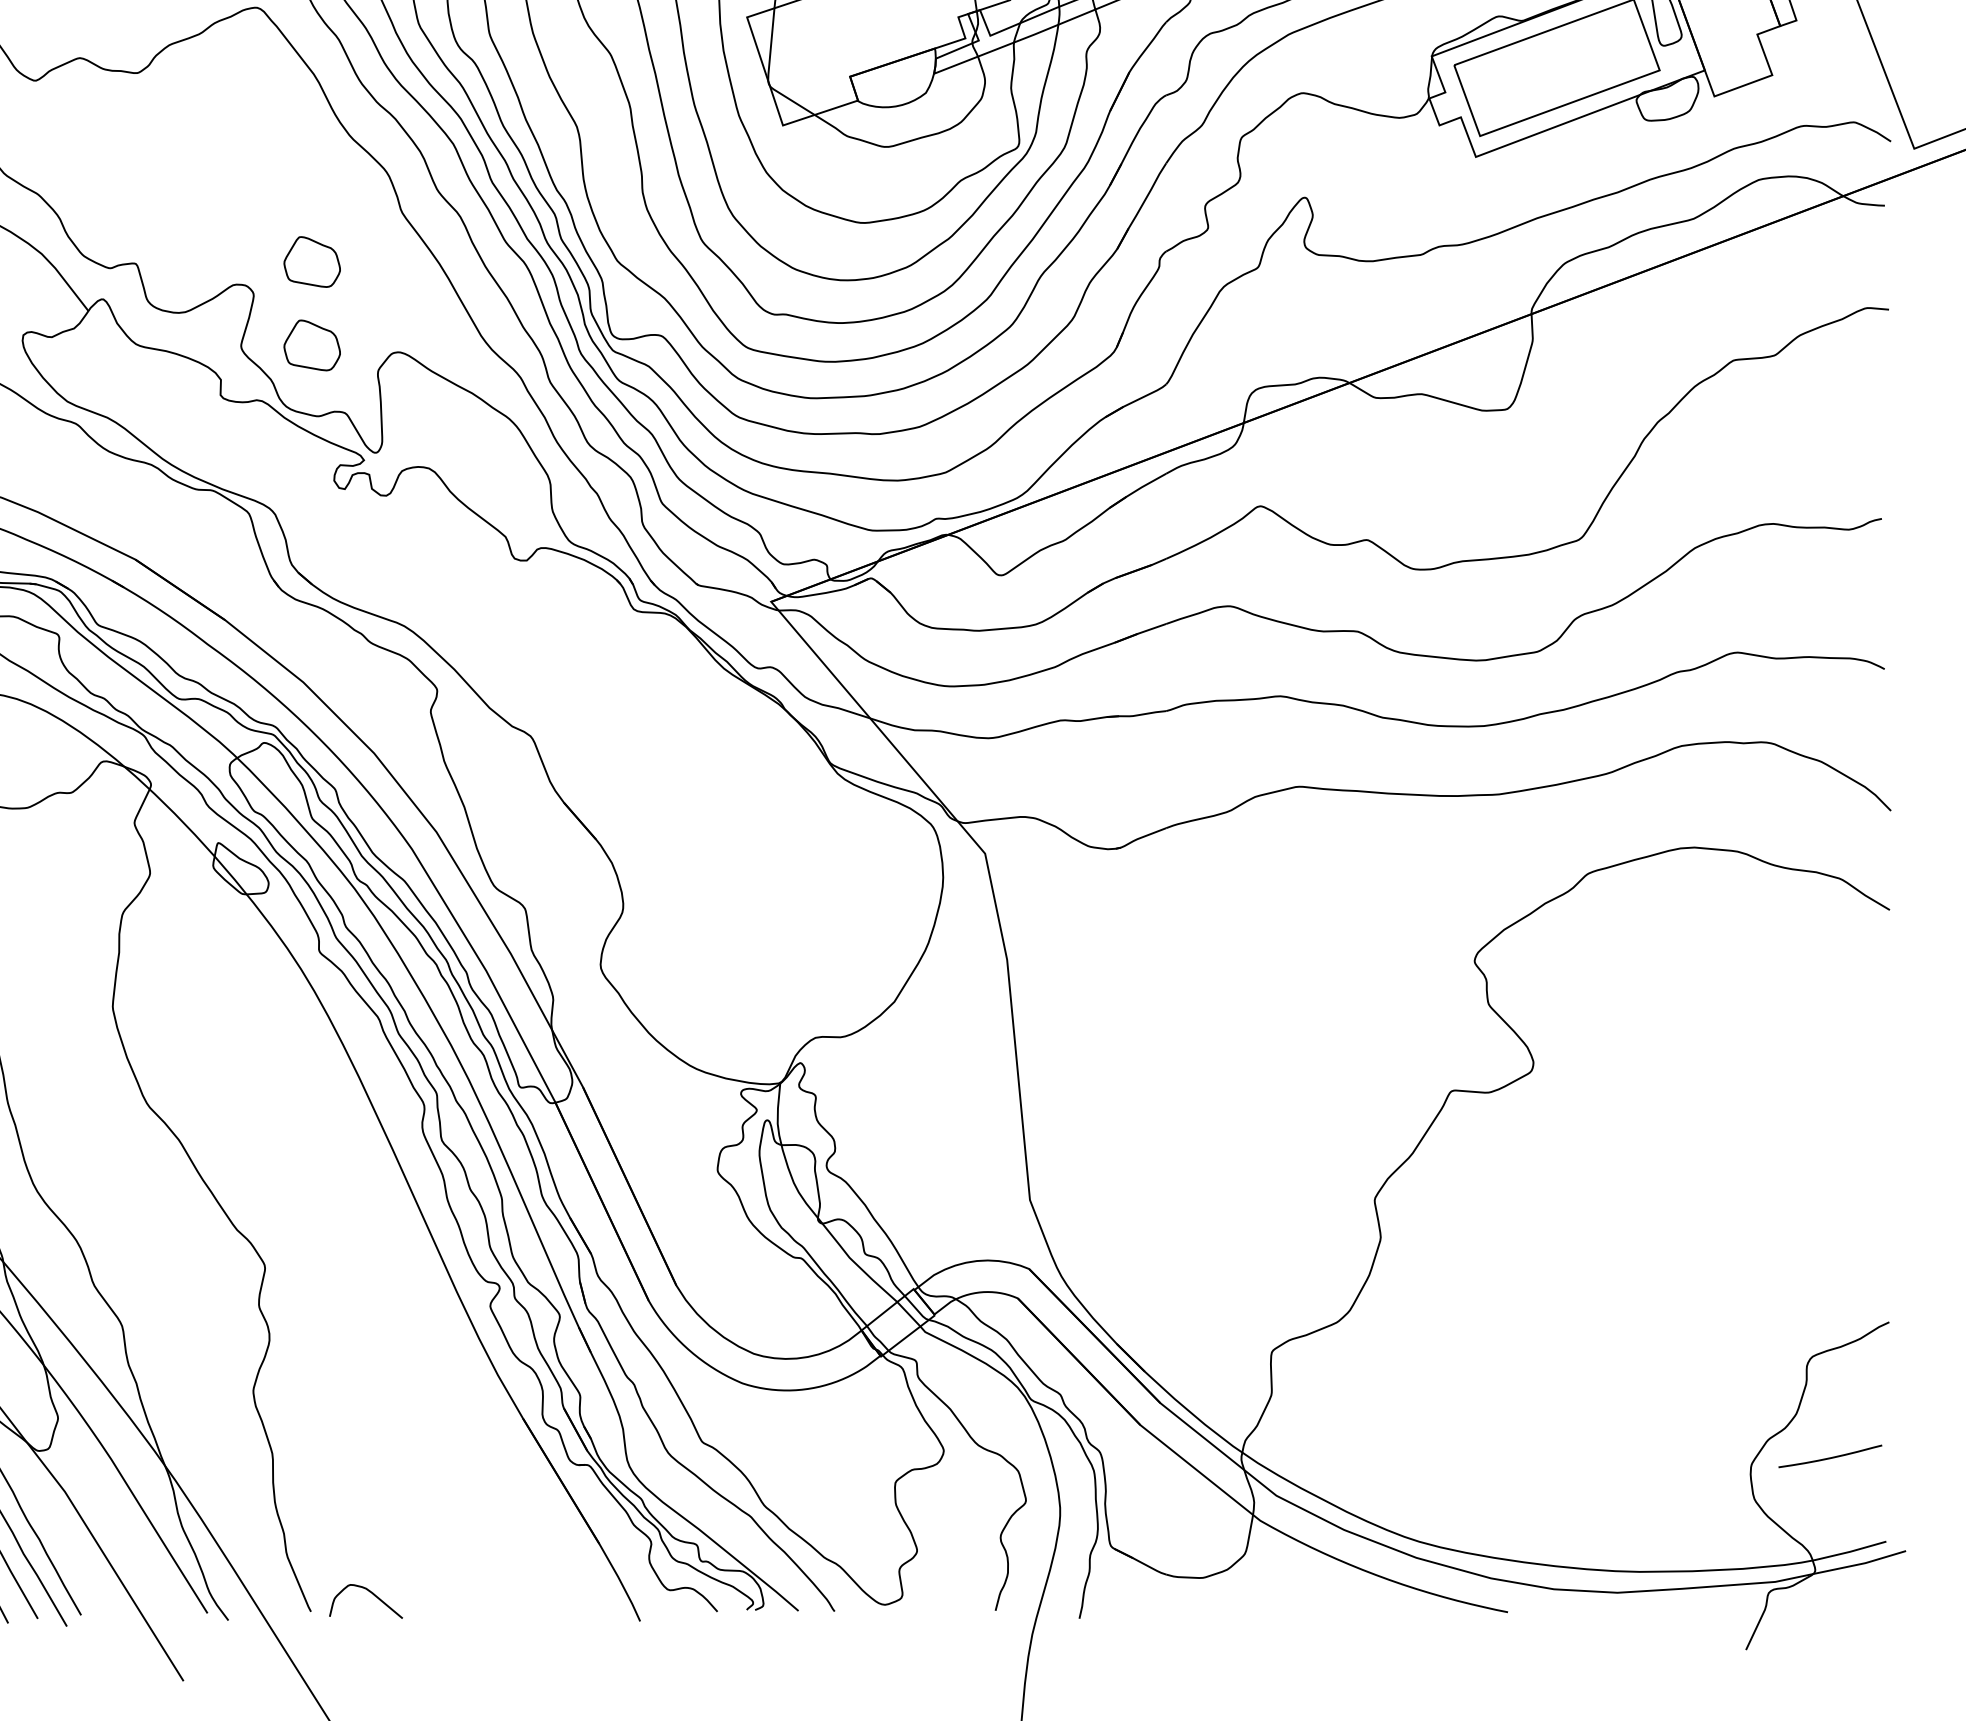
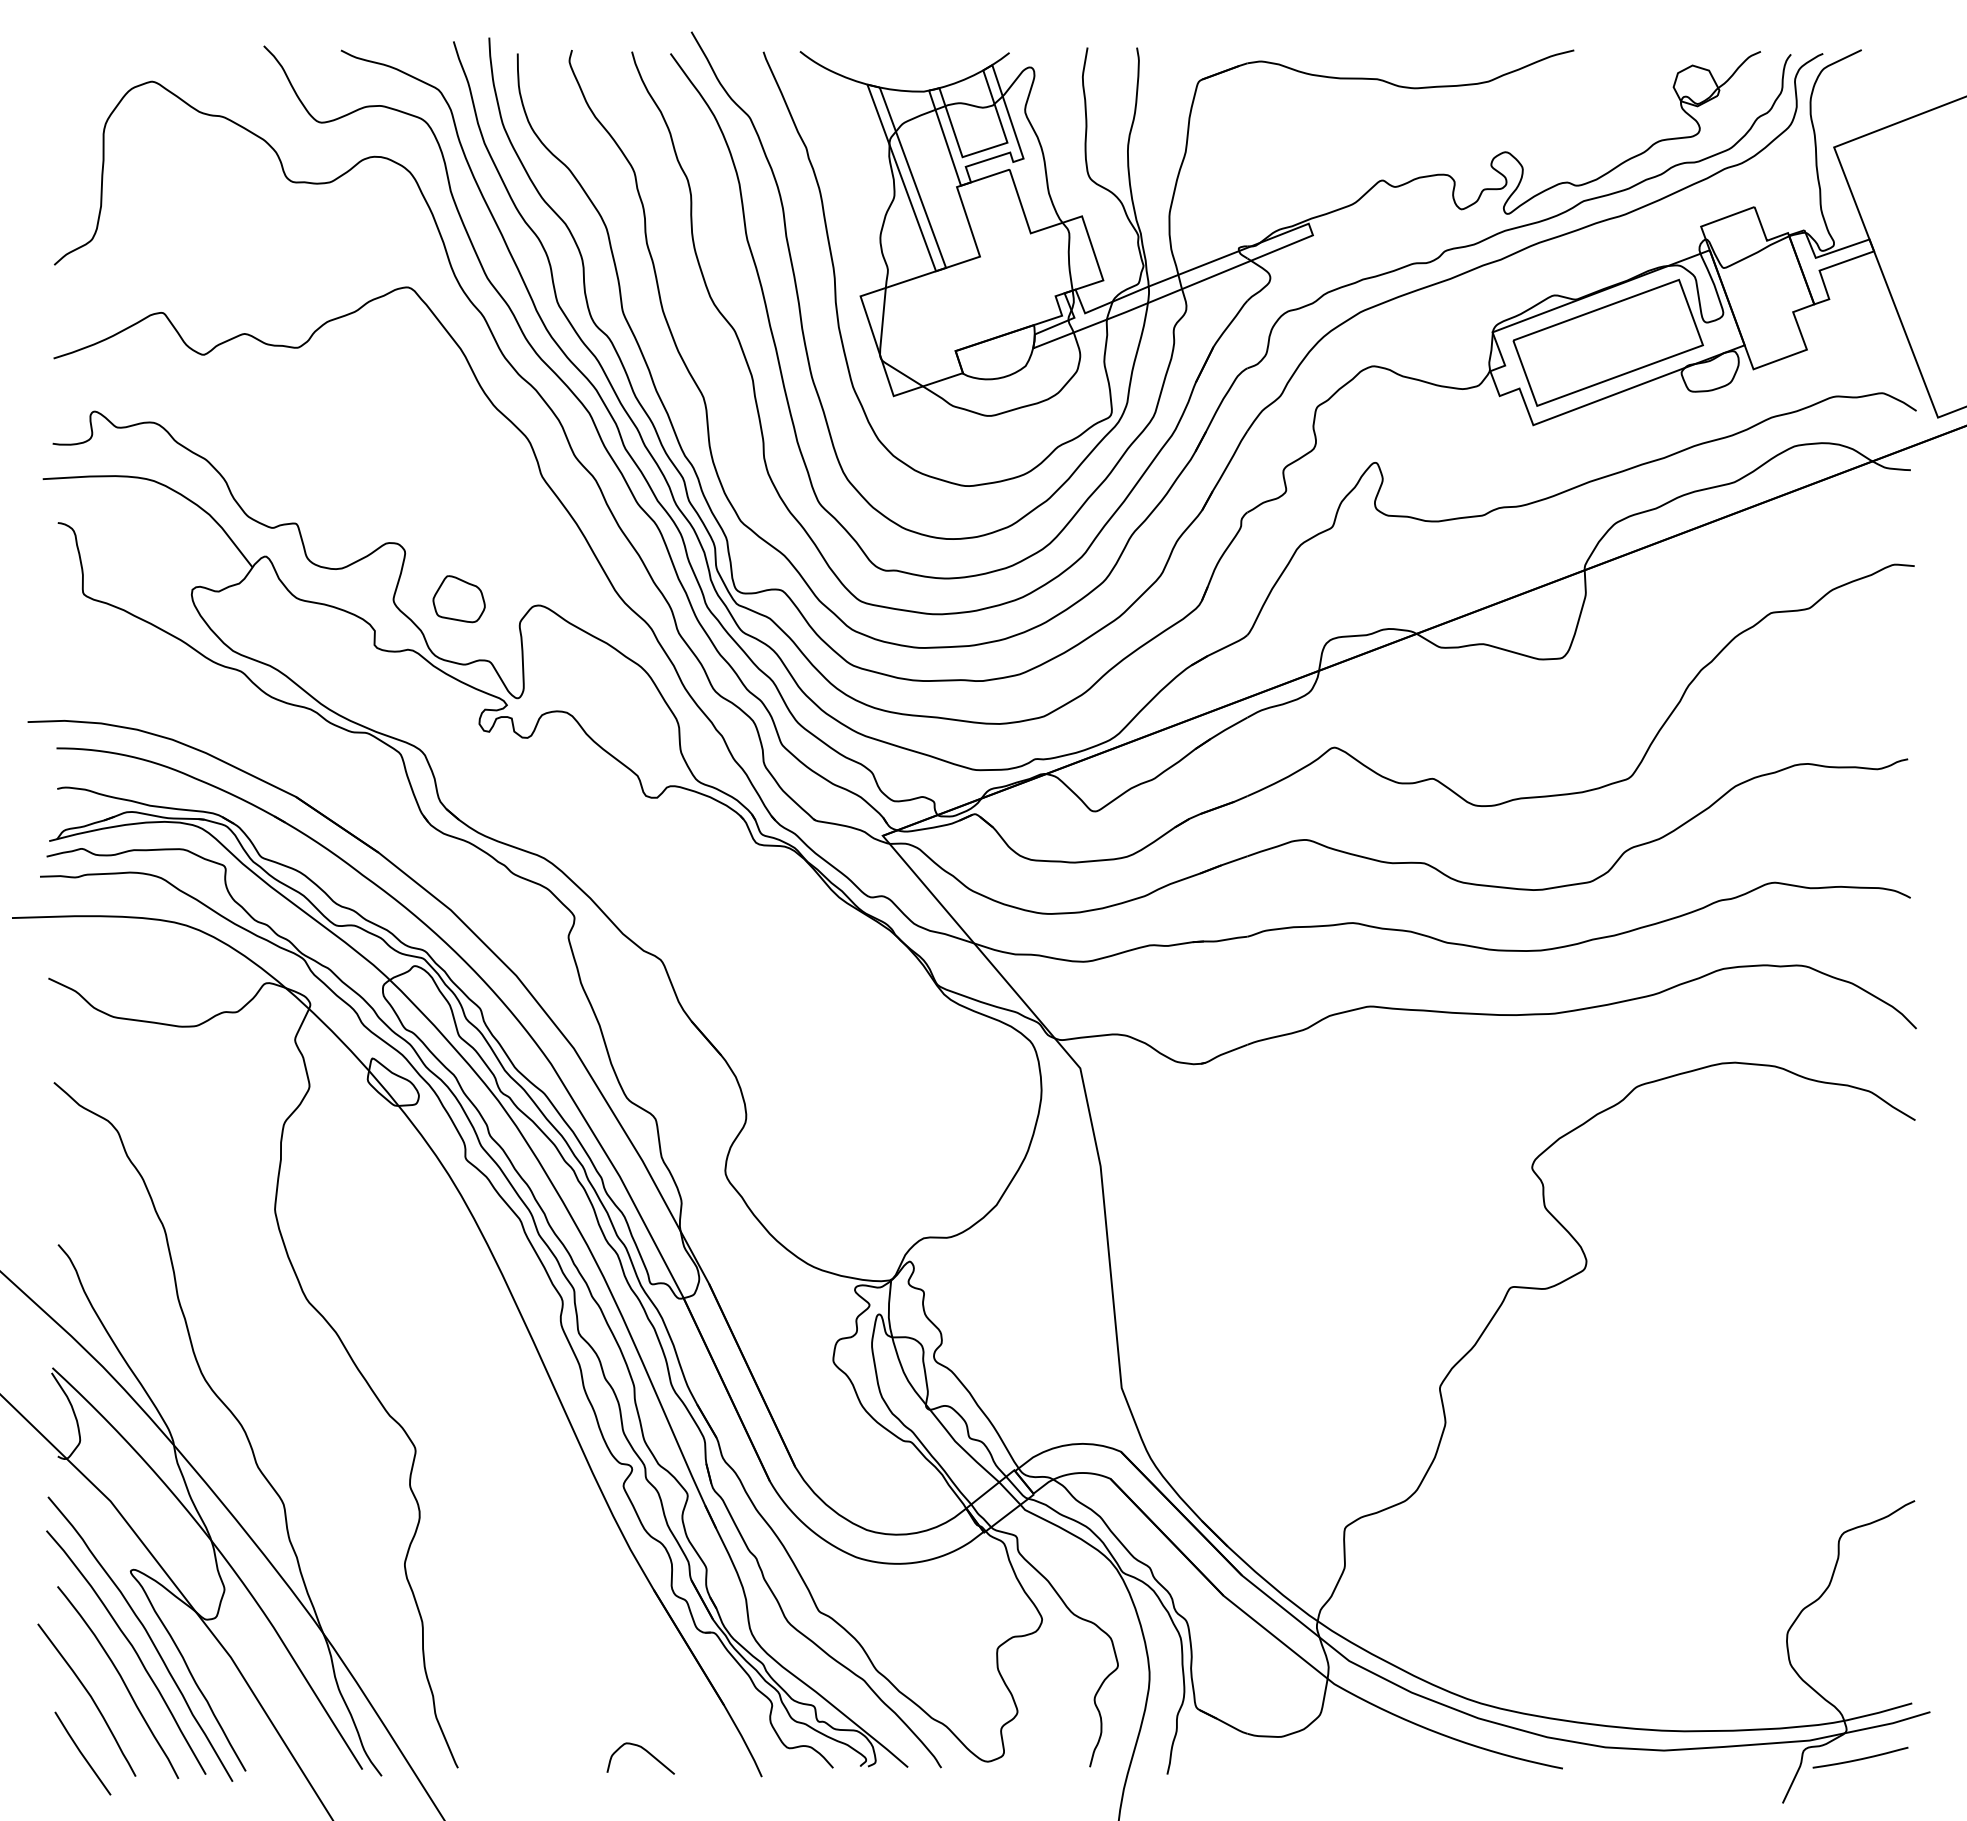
part: (311, 262) -> (458, 522), removed
curve: (1830, 1457) -> (1860, 1758), moved
curve: (372, 1594) -> (646, 1752), moved

